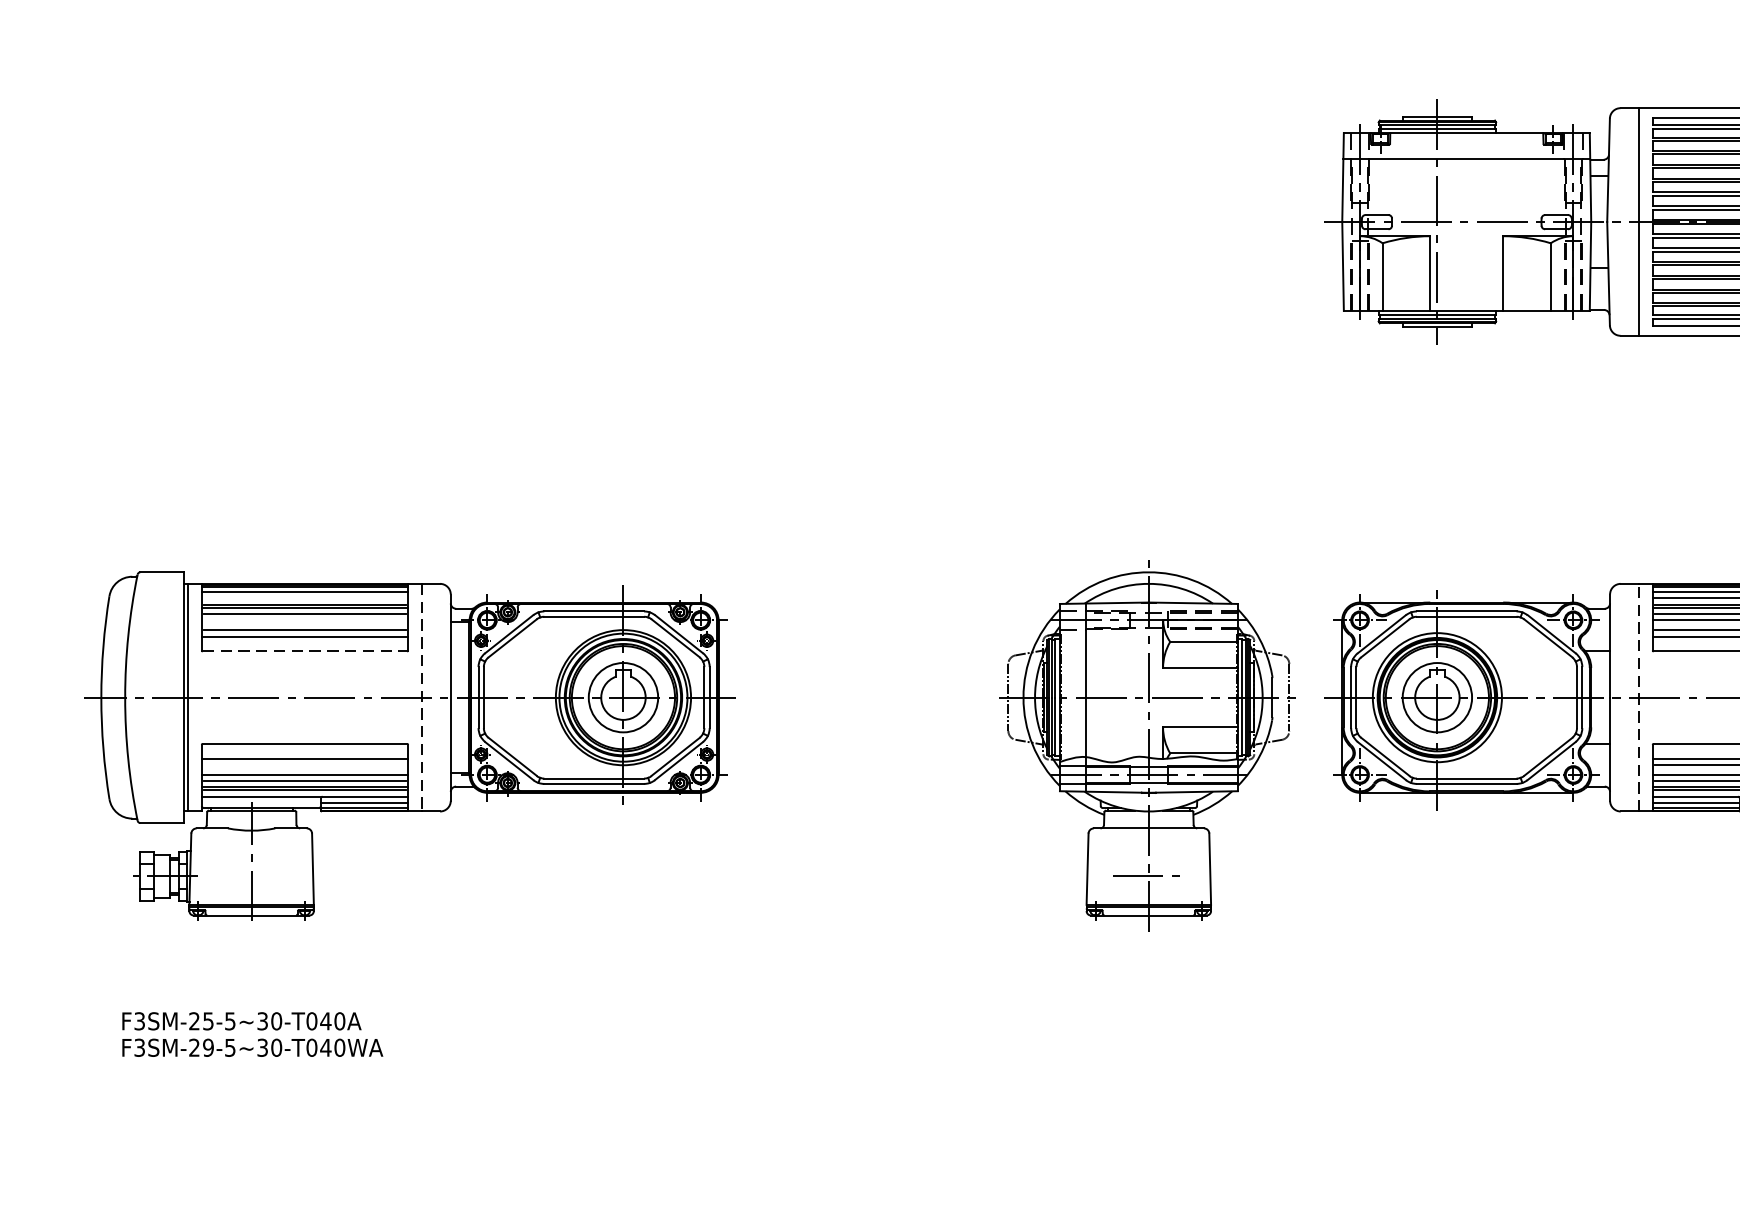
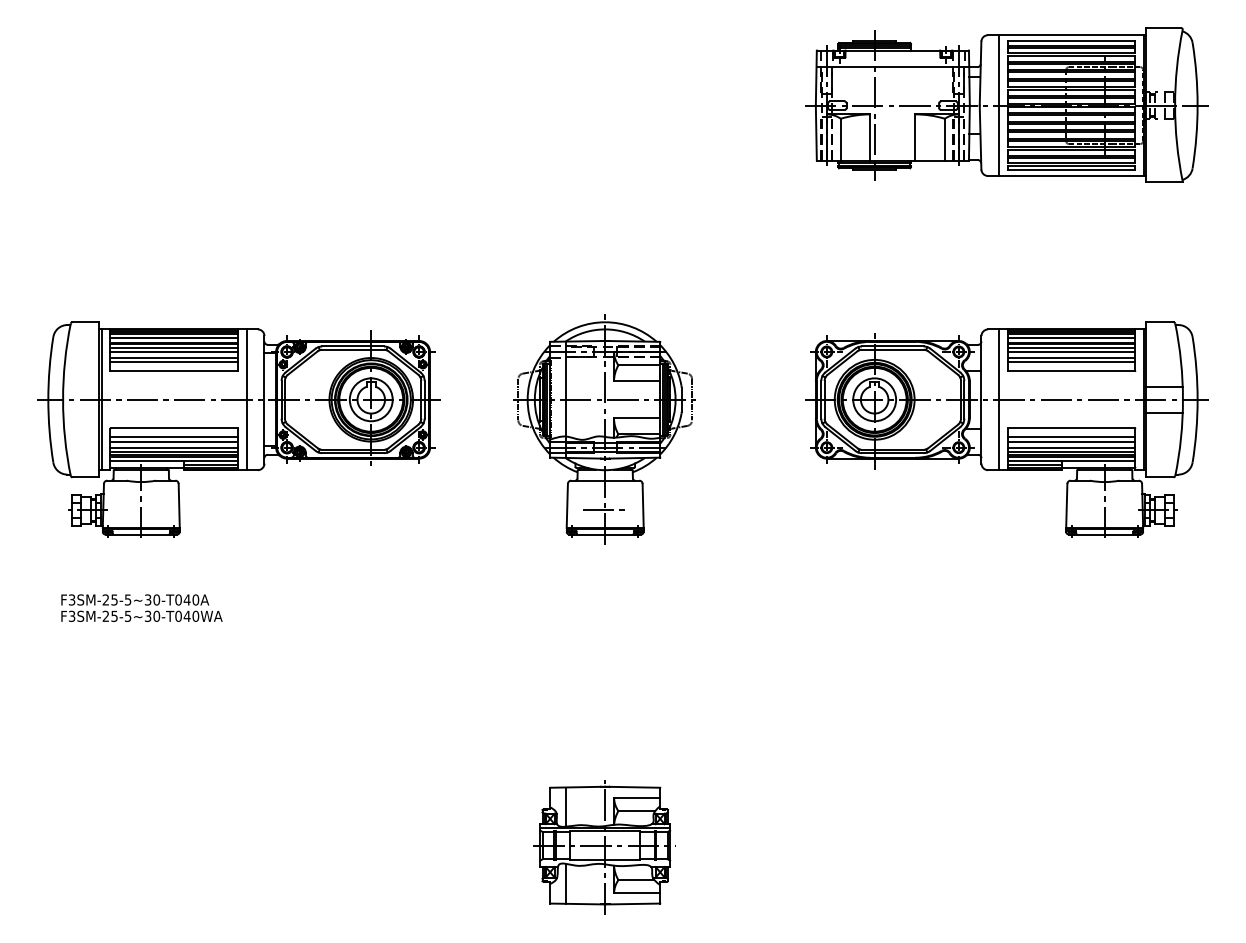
line: (305, 598) -> (174, 338), added
line: (305, 619) -> (174, 351), added
line: (305, 651) -> (174, 371), dashed -> solid
line: (1639, 697) -> (999, 399), dashed -> solid
line: (421, 698) -> (246, 400), dashed -> solid
part: (1147, 745) -> (604, 429), moved
line: (303, 765) -> (173, 441), added
text: (208, 1046) -> (114, 615), F3SM-29-5~30-T040WA -> F3SM-25-5~30-T040WA

